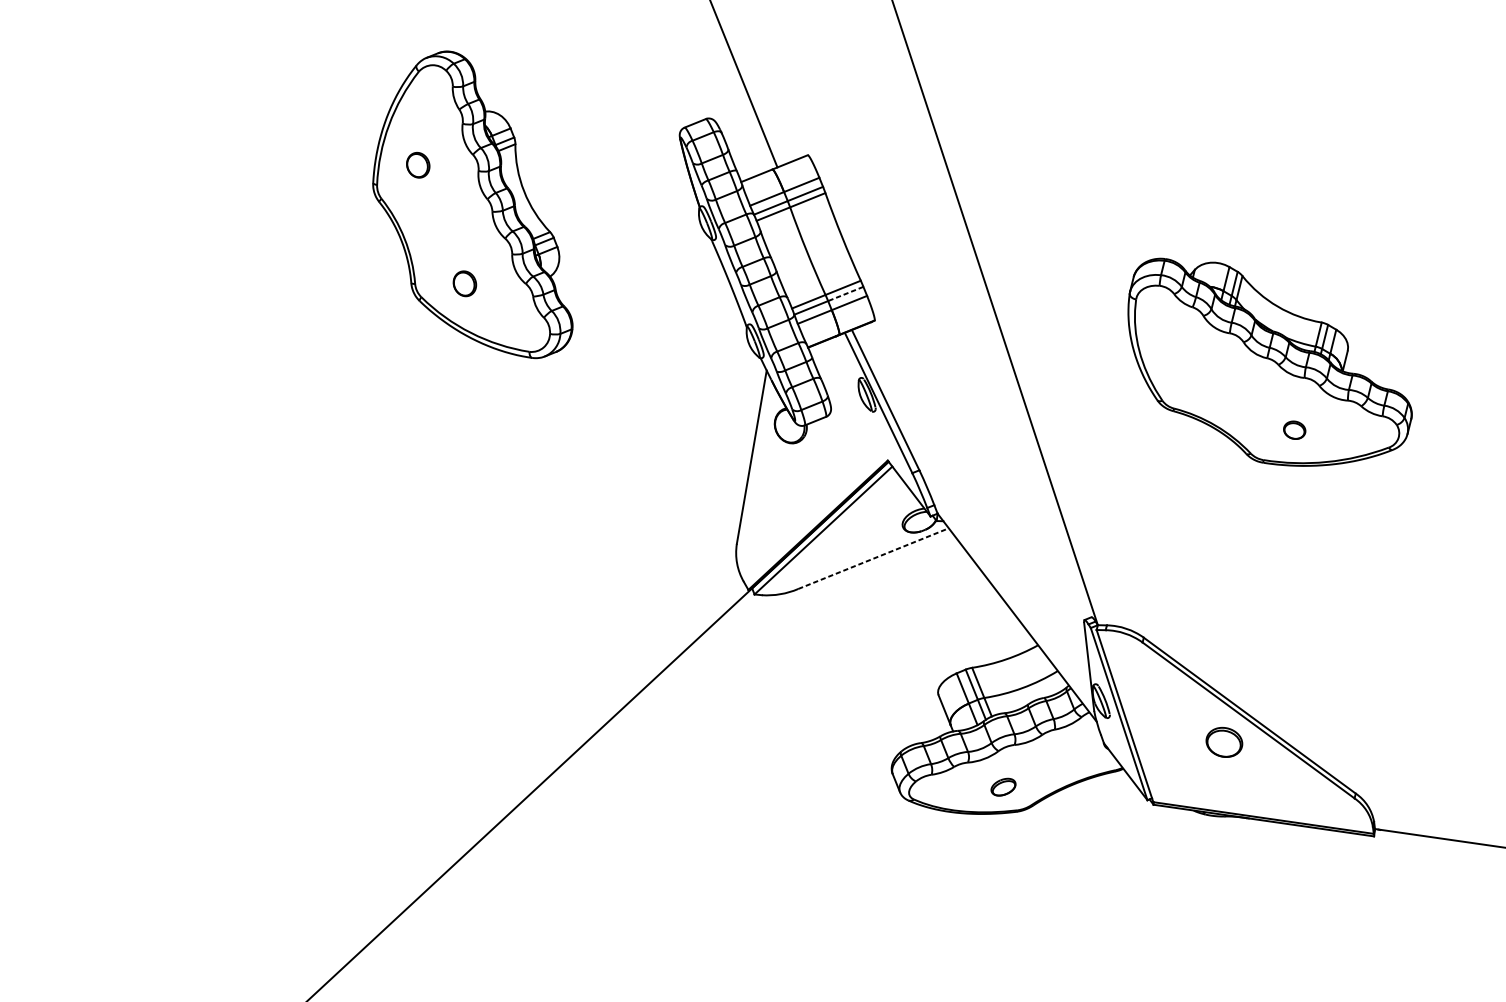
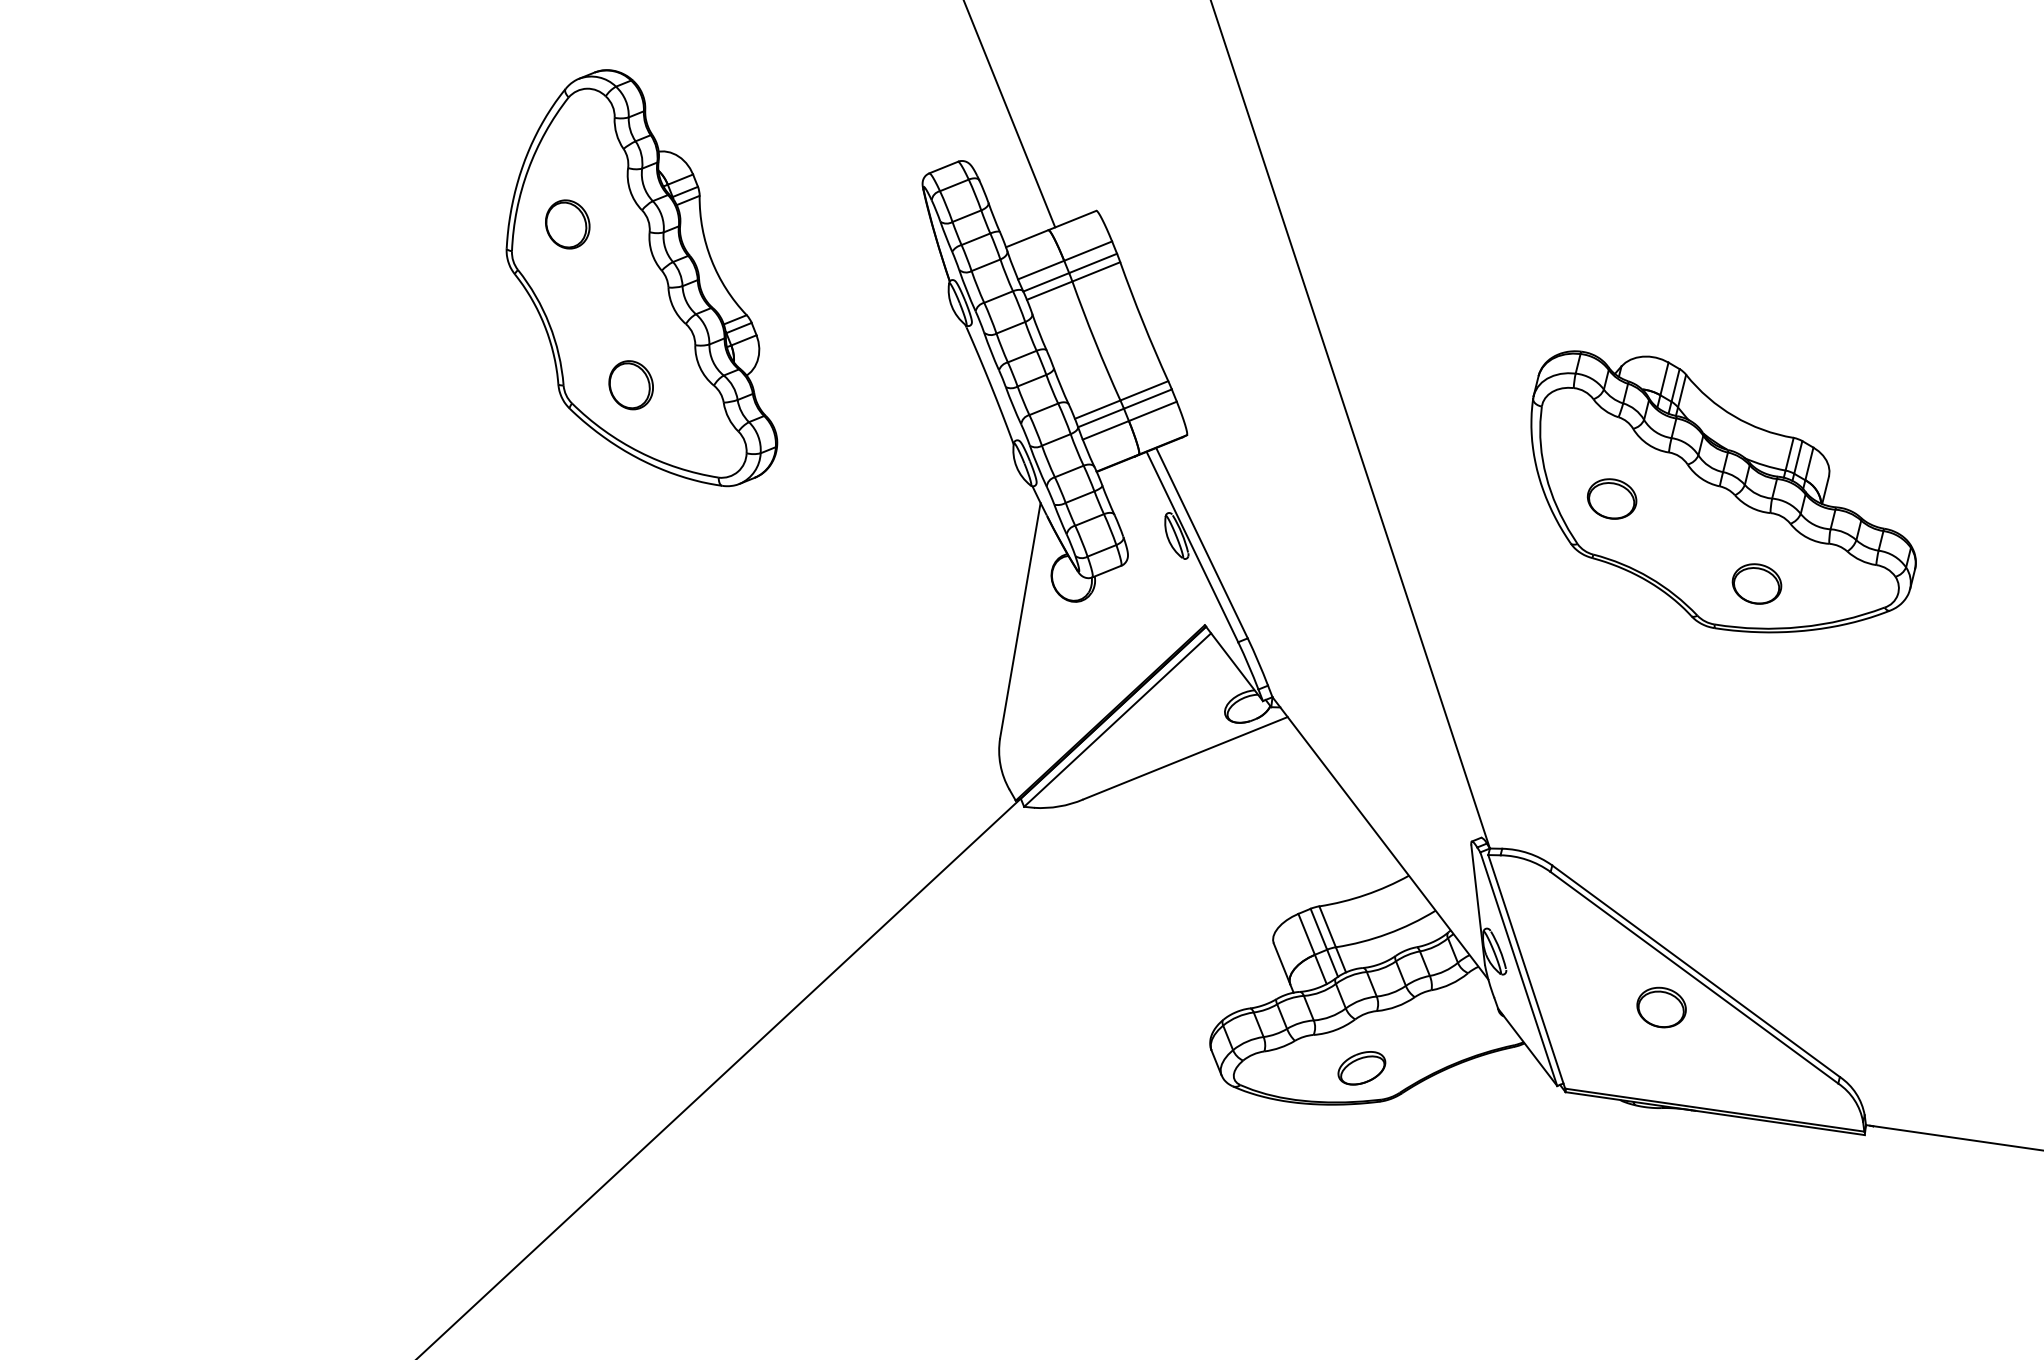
part: (418, 165) -> (567, 224), size x1.43
part: (464, 283) -> (630, 385), size x1.43
line: (845, 294) -> (1147, 399), dashed -> solid
part: (1187, 367) -> (1611, 498), added
part: (1294, 429) -> (1756, 583), size x1.67
line: (874, 558) -> (1186, 758), dashed -> solid
part: (1003, 787) -> (1361, 1068), size x1.43

